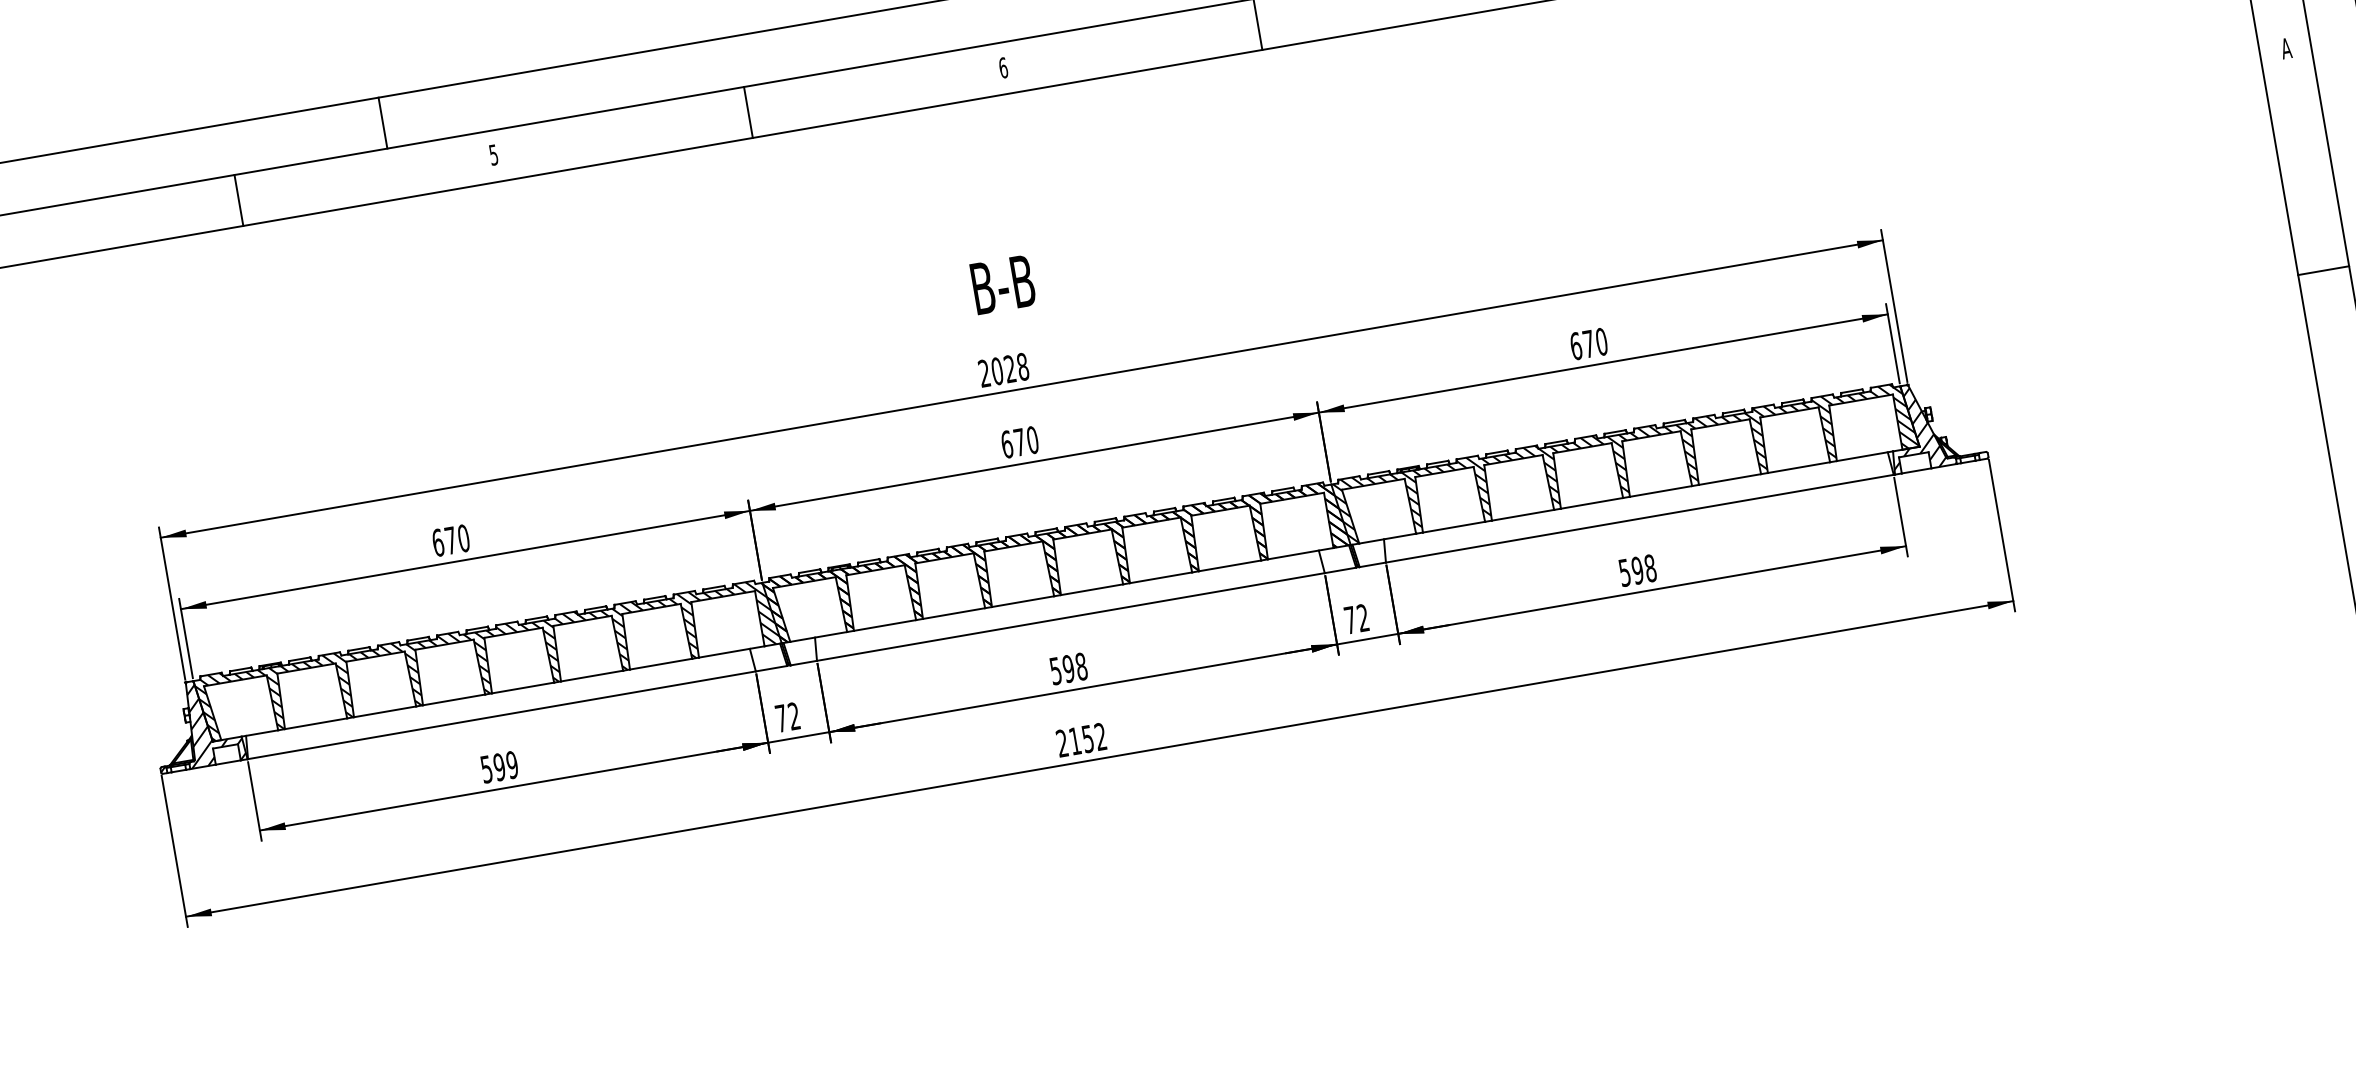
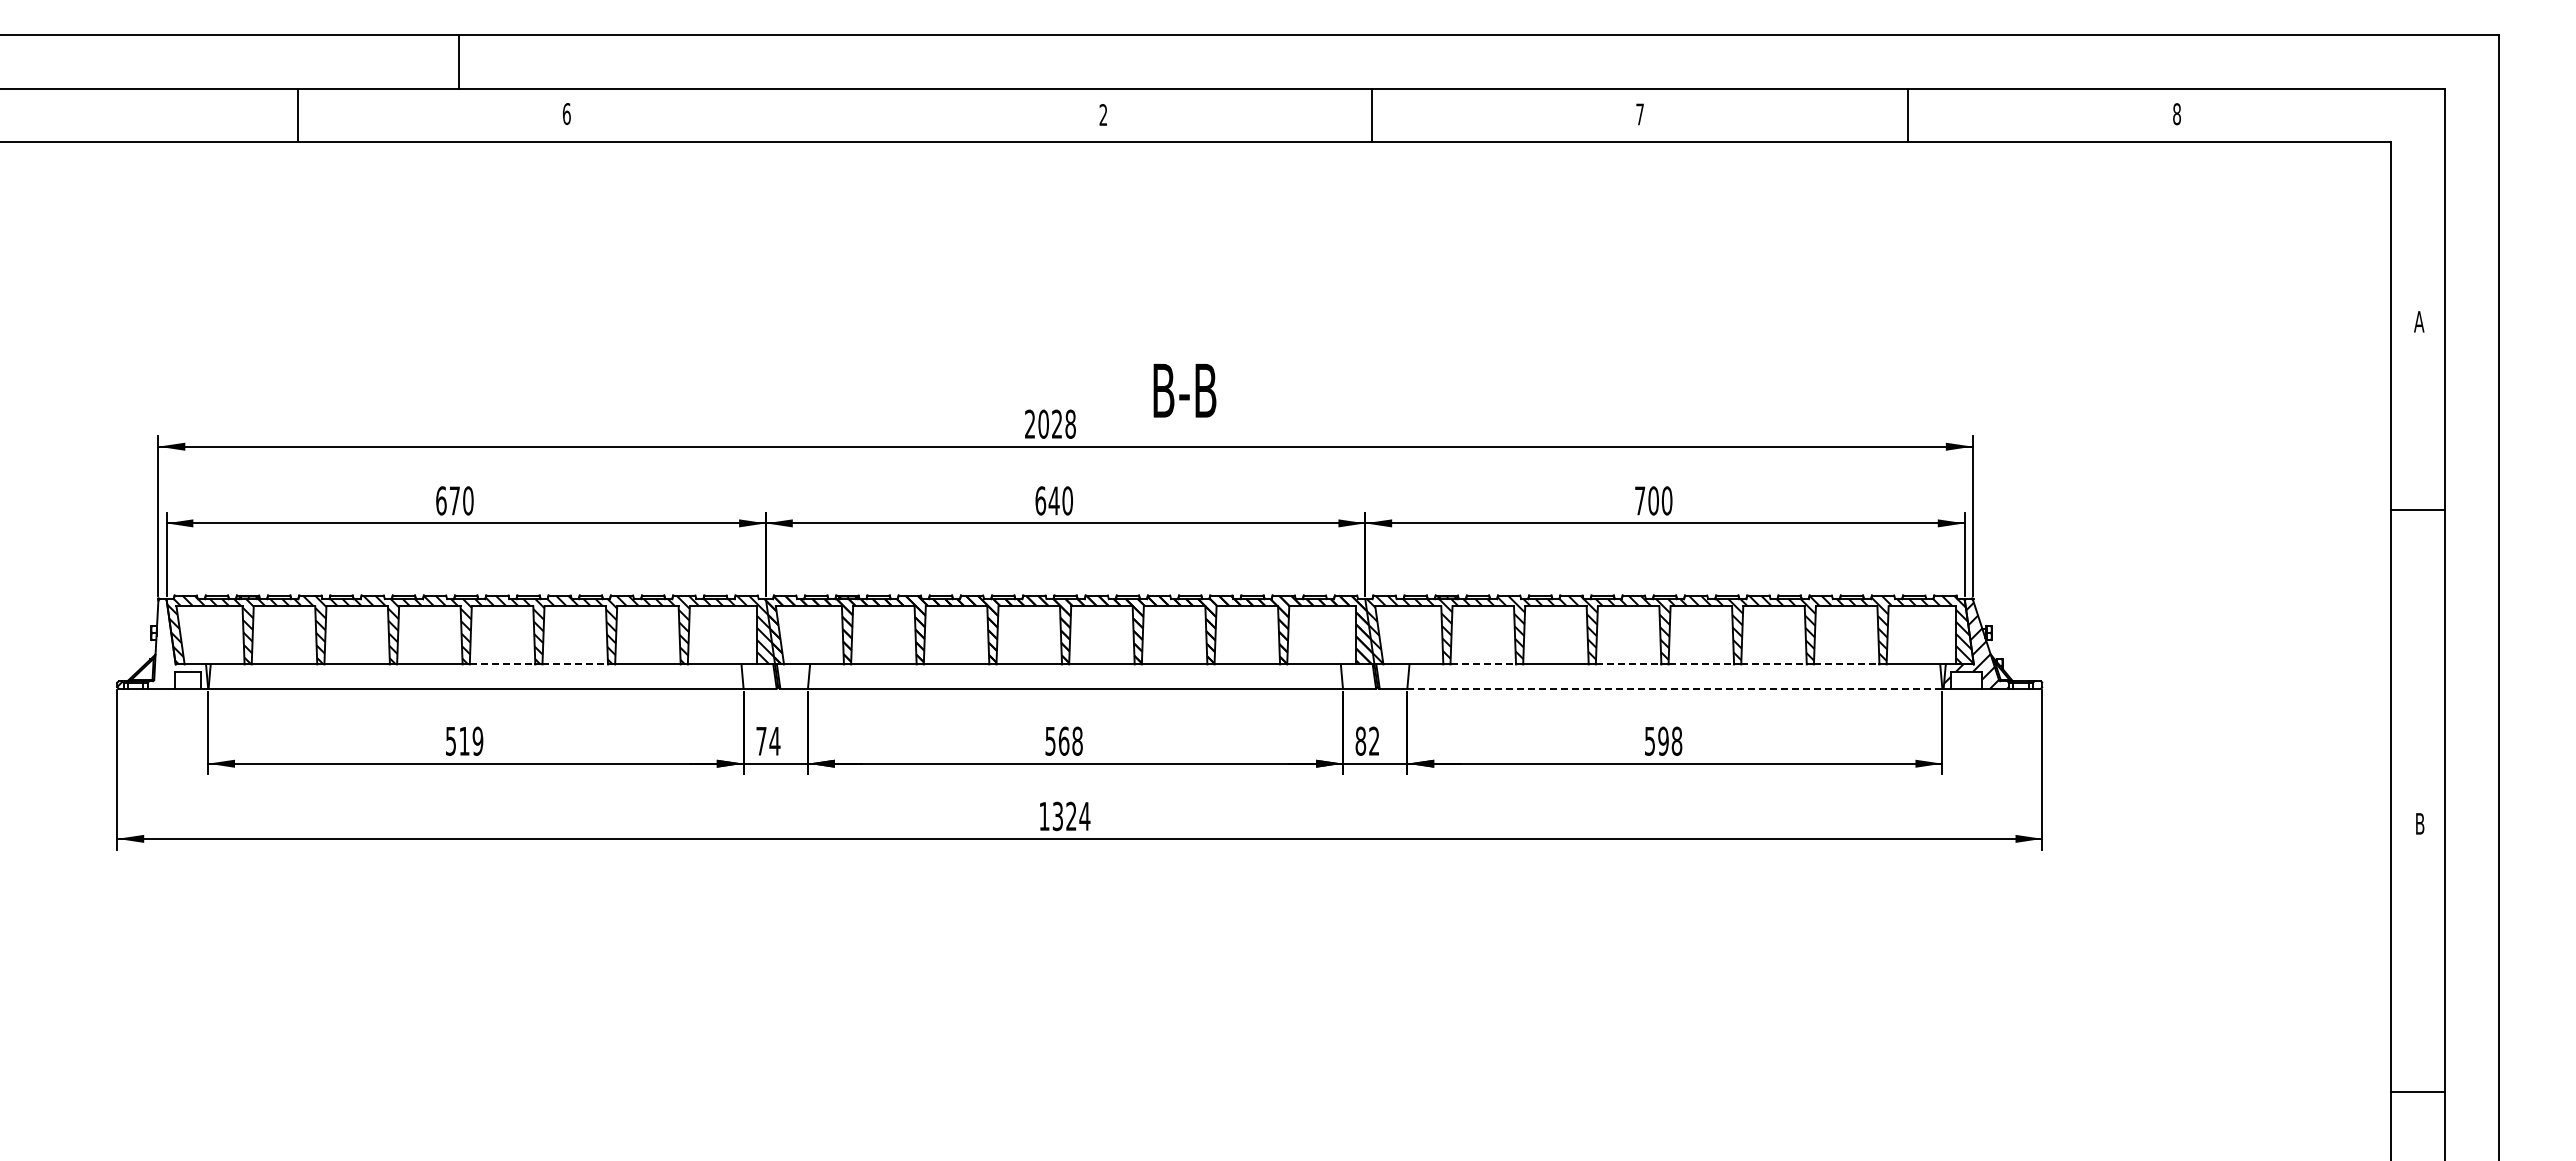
text: (1003, 68) -> (1103, 115), 6 -> 2
line: (748, 112) -> (834, 115), removed
text: (493, 155) -> (566, 114), 5 -> 6
line: (2323, 270) -> (2418, 509), moved
text: (1002, 284) -> (1184, 390), moved
text: (1582, 344) -> (1646, 500), 670 -> 700
text: (1019, 442) -> (1053, 500), 670 -> 640
line: (1798, 467) -> (1846, 664), solid -> dashed
line: (1730, 479) -> (1774, 664), solid -> dashed
line: (1661, 491) -> (1701, 664), solid -> dashed
line: (1591, 503) -> (1628, 664), solid -> dashed
line: (1640, 518) -> (1675, 688), solid -> dashed
line: (1454, 527) -> (1483, 664), solid -> dashed
text: (1349, 619) -> (1360, 740), 72 -> 82
text: (1068, 668) -> (1063, 740), 598 -> 568
line: (592, 676) -> (575, 664), solid -> dashed
line: (523, 688) -> (502, 664), solid -> dashed
text: (793, 715) -> (774, 740), 72 -> 74
hatch: (212, 723) -> (178, 645), removed
text: (1081, 740) -> (1064, 816), 2152 -> 1324
text: (499, 766) -> (464, 740), 599 -> 519

